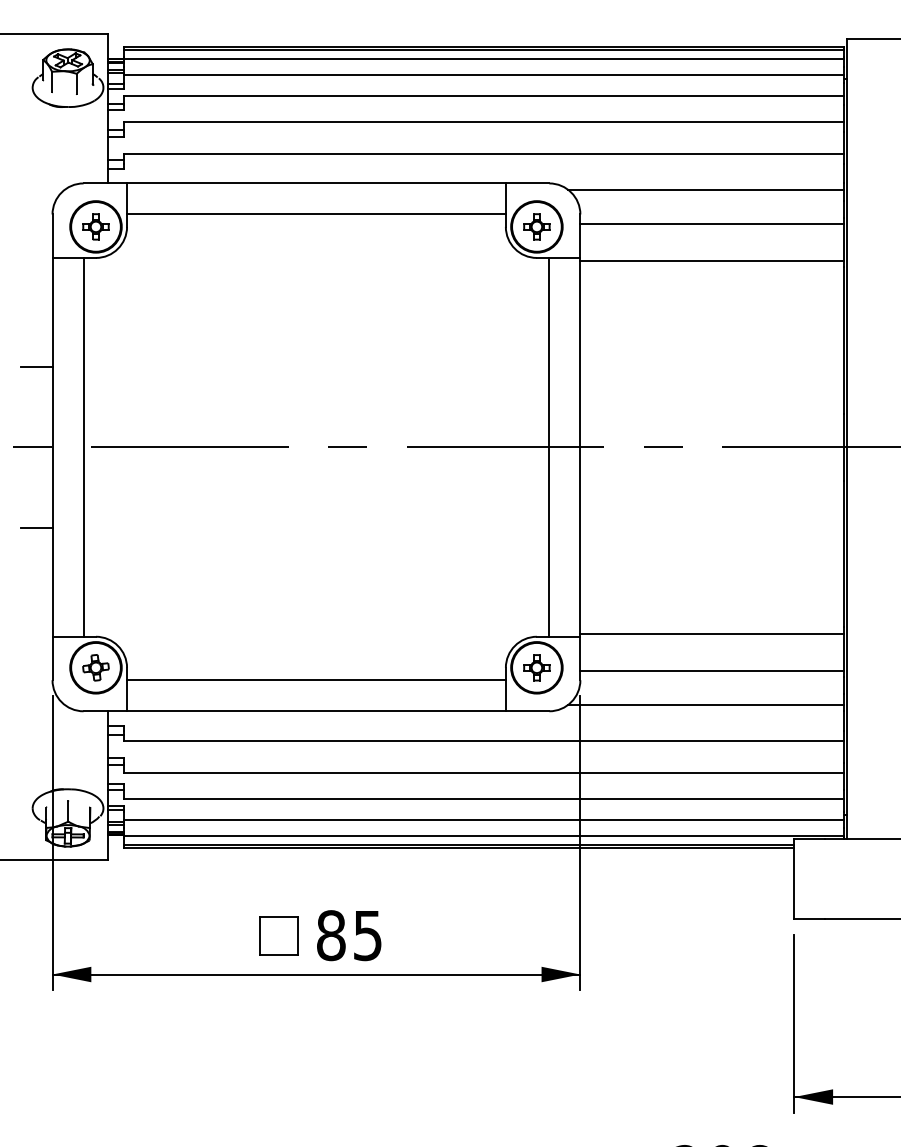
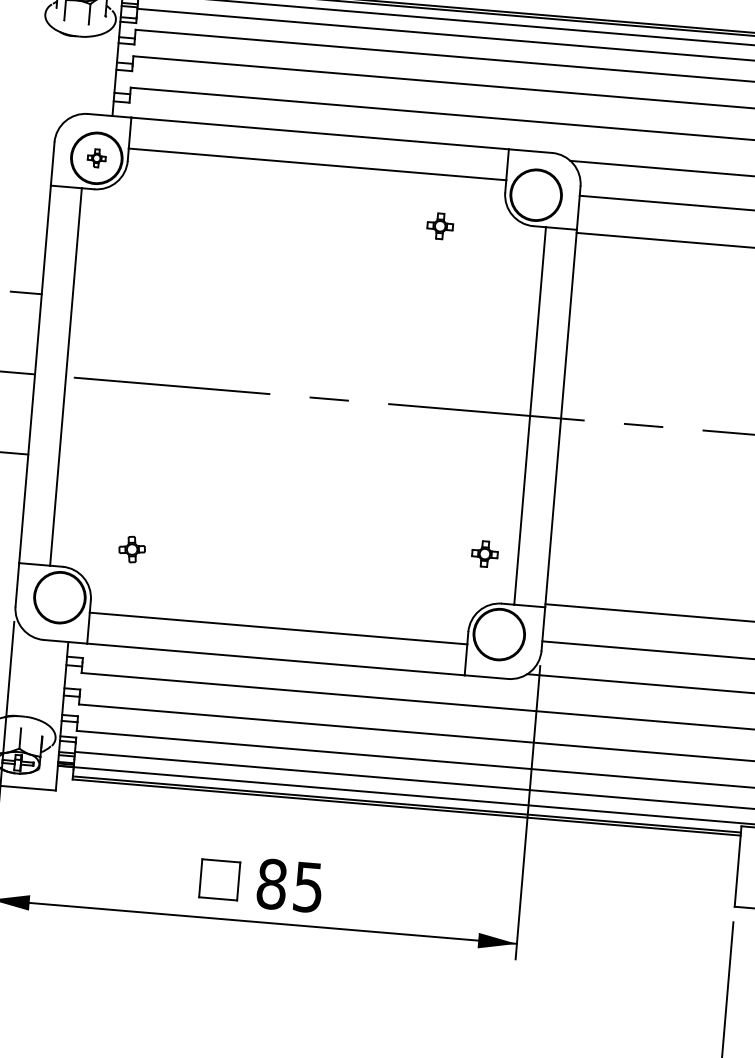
part: (95, 226) -> (96, 157), size x0.7
part: (536, 226) -> (439, 225), moved
part: (95, 667) -> (131, 549), moved
part: (536, 667) -> (484, 553), moved

